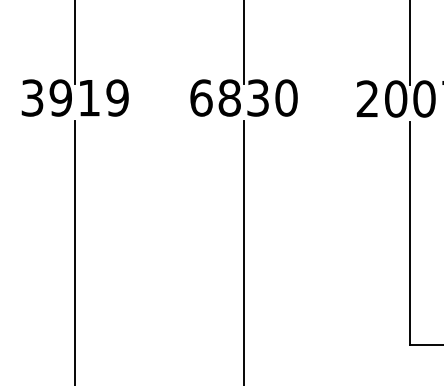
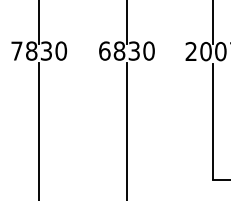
text: (73, 96) -> (38, 50), 3919 -> 7830

